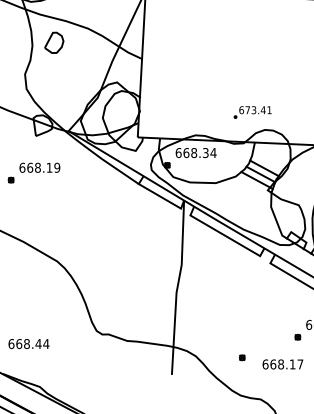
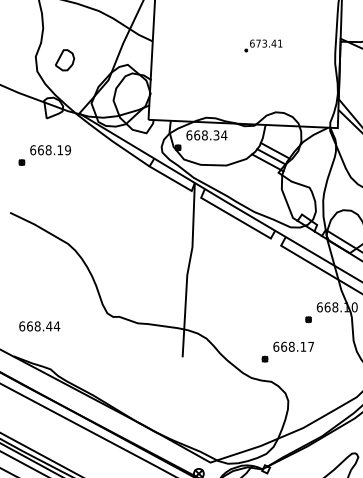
part: (54, 43) -> (65, 60), moved
part: (252, 112) -> (263, 45), moved
part: (241, 357) -> (264, 358), moved

